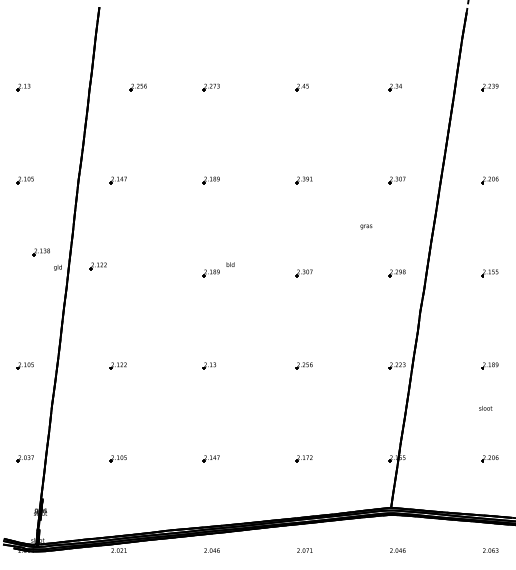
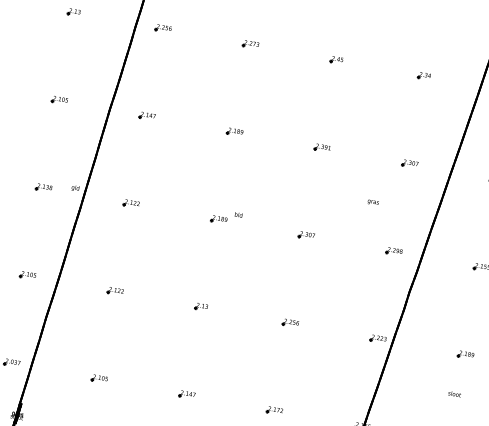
part: (137, 87) -> (162, 28), moved
part: (40, 252) -> (42, 188), moved
part: (97, 266) -> (130, 203), moved

